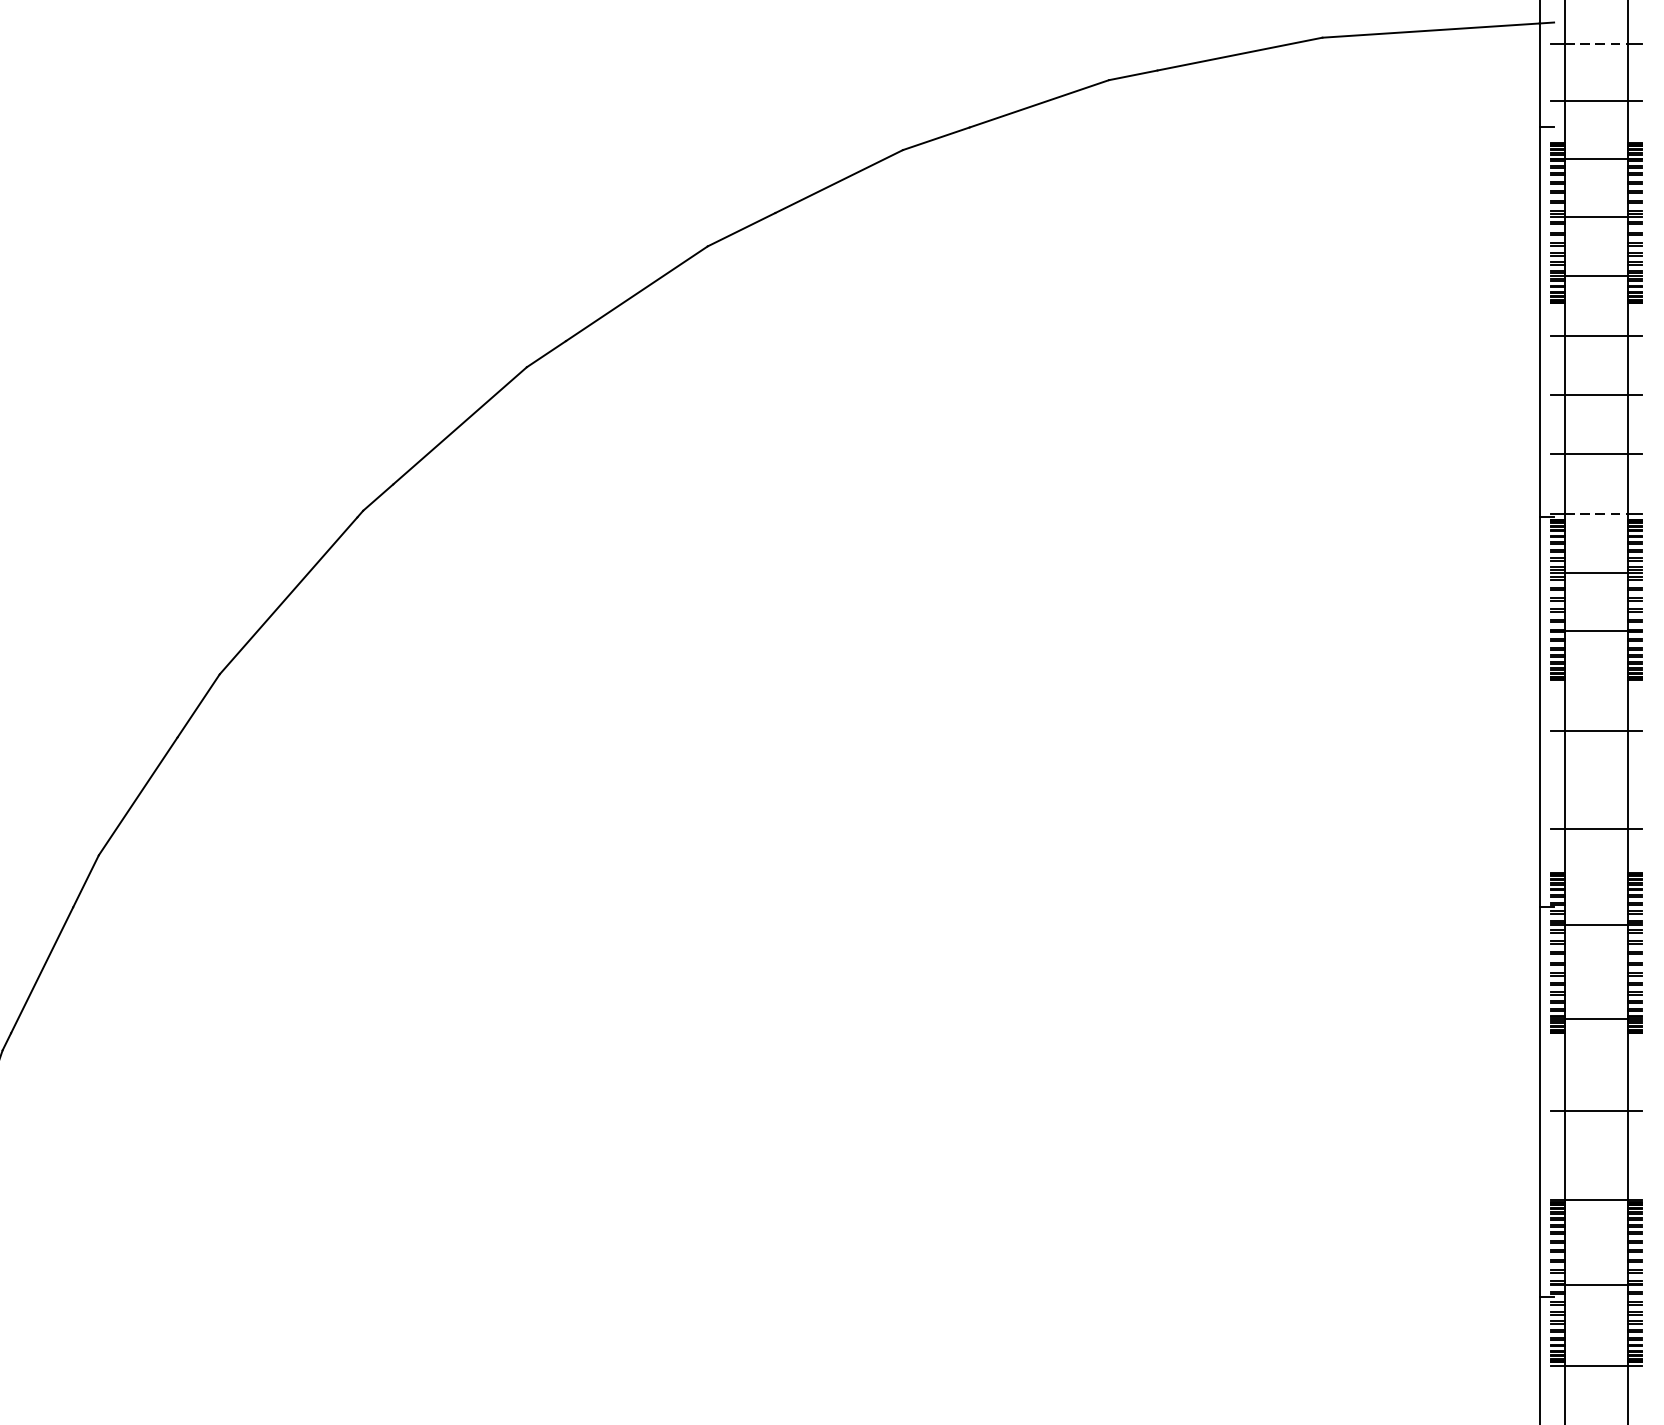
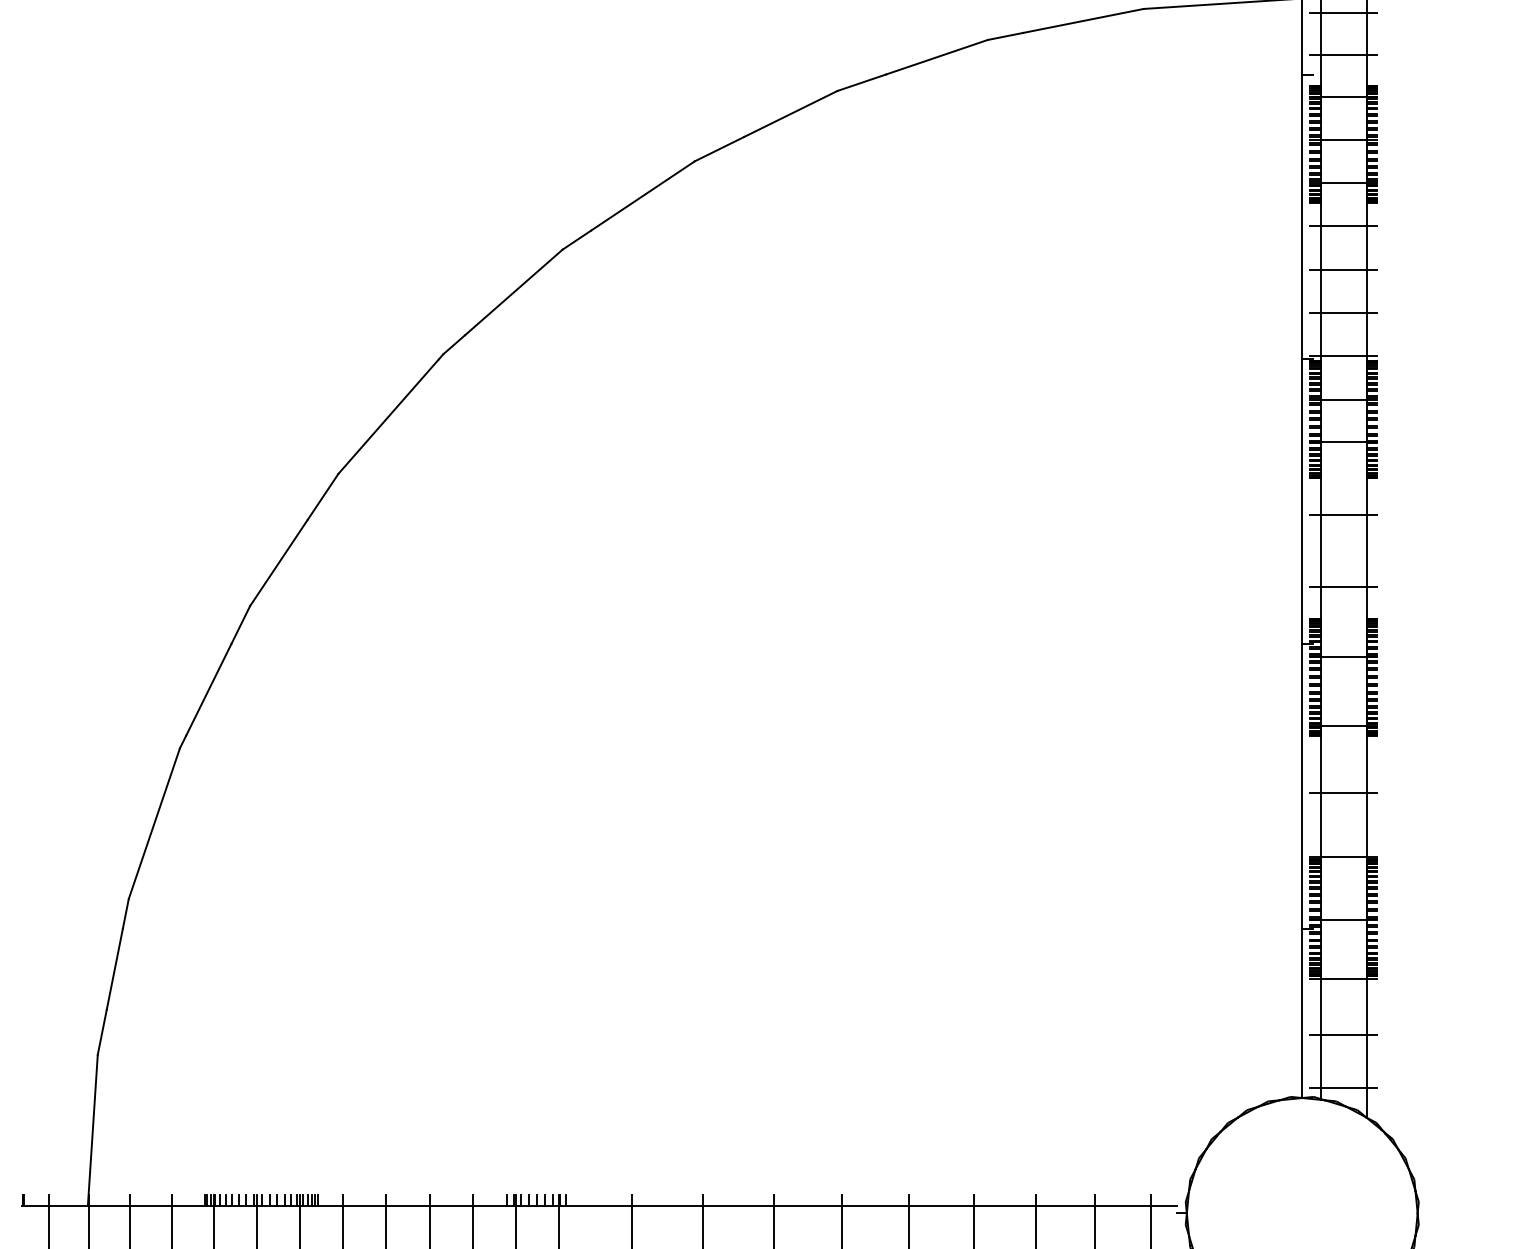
line: (1596, 43) -> (1343, 13), dashed -> solid
line: (1596, 513) -> (1343, 356), dashed -> solid

